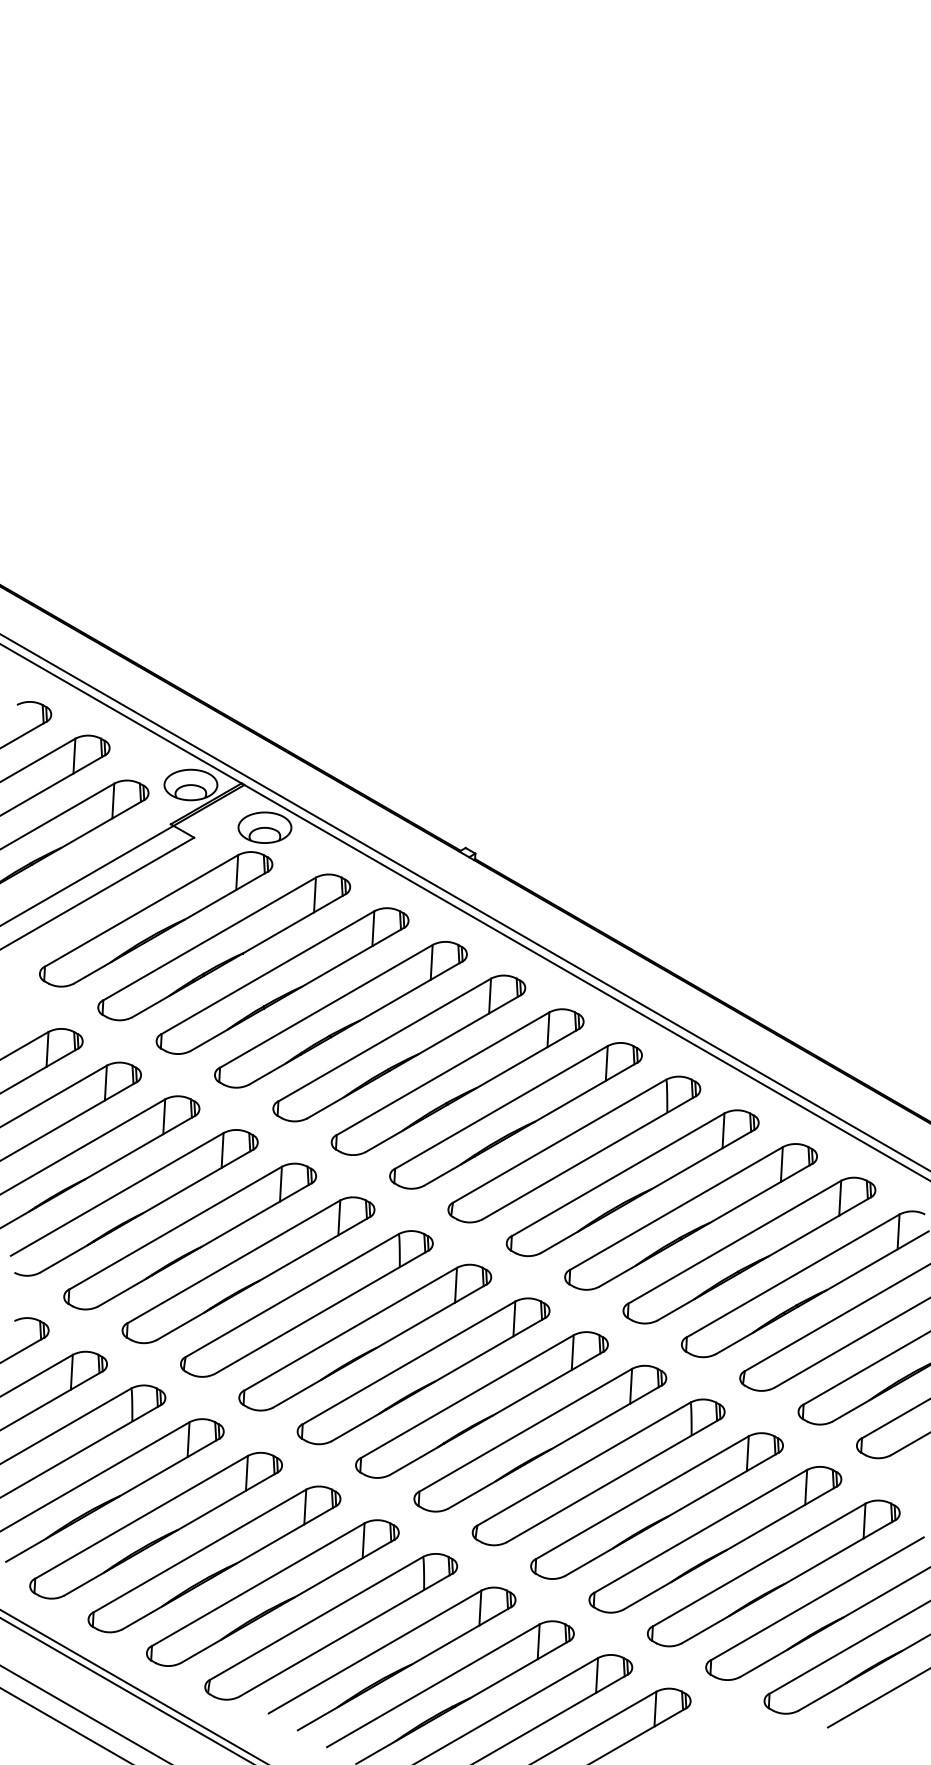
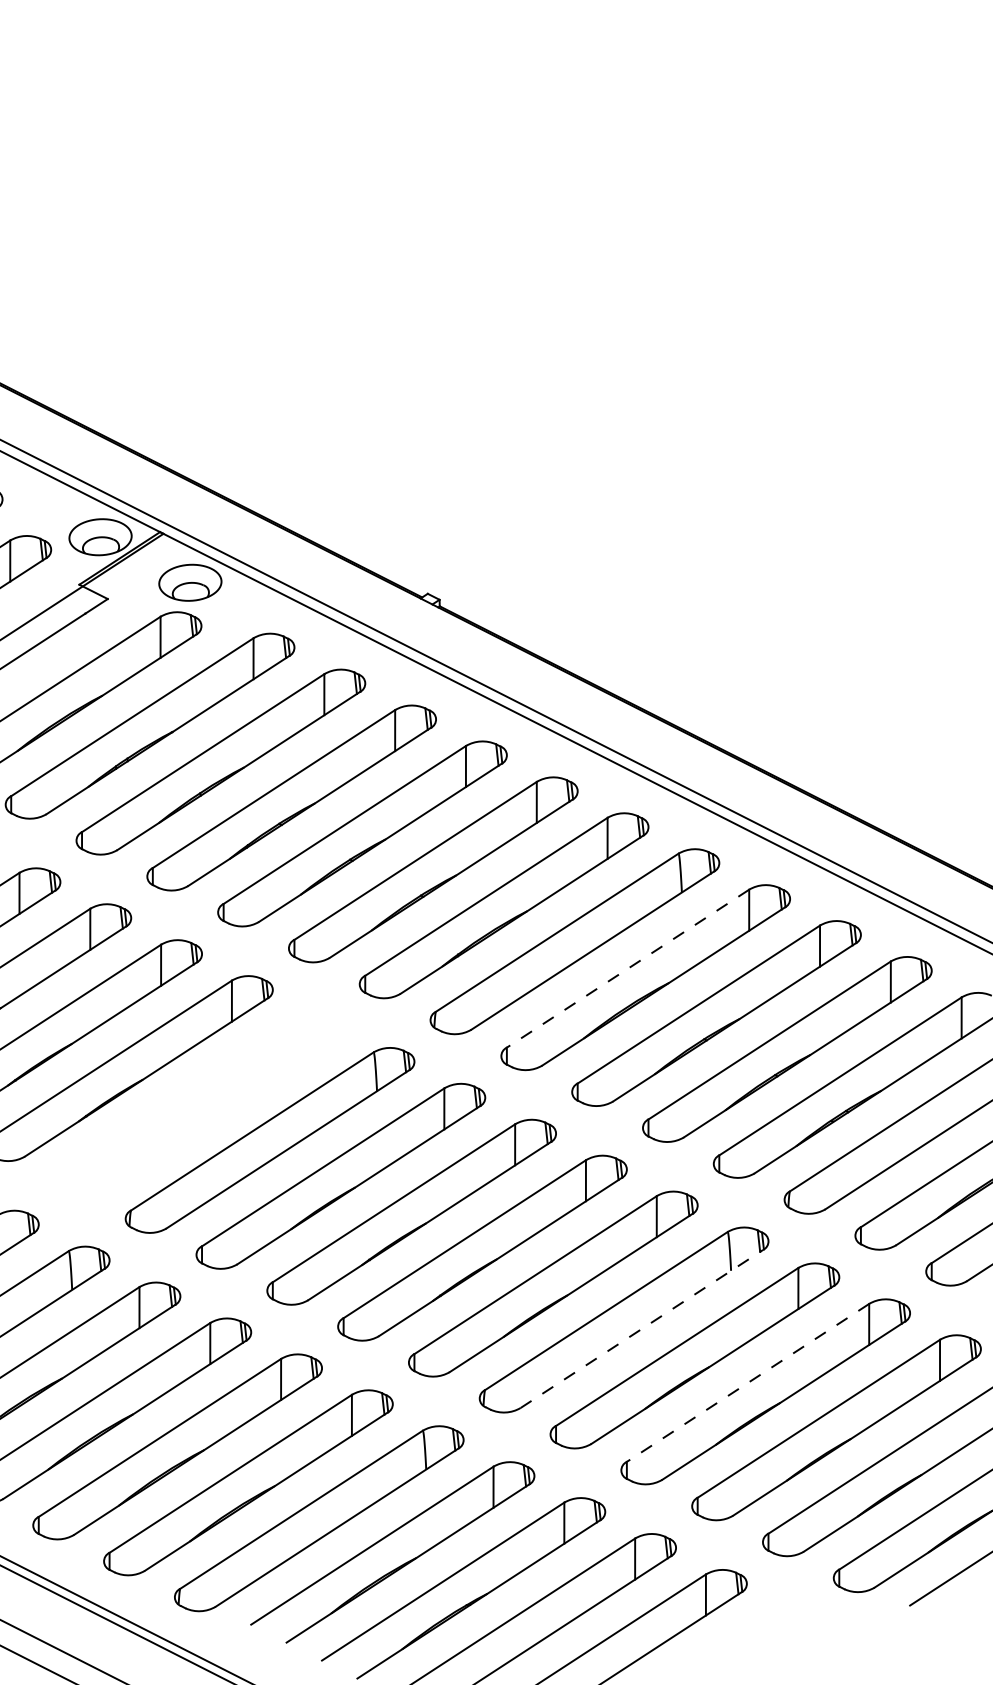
line: (618, 1174) -> (628, 968), solid -> dashed
part: (248, 1270) -> (199, 1104), removed
line: (613, 1480) -> (642, 1328), solid -> dashed
line: (700, 1531) -> (747, 1383), solid -> dashed

